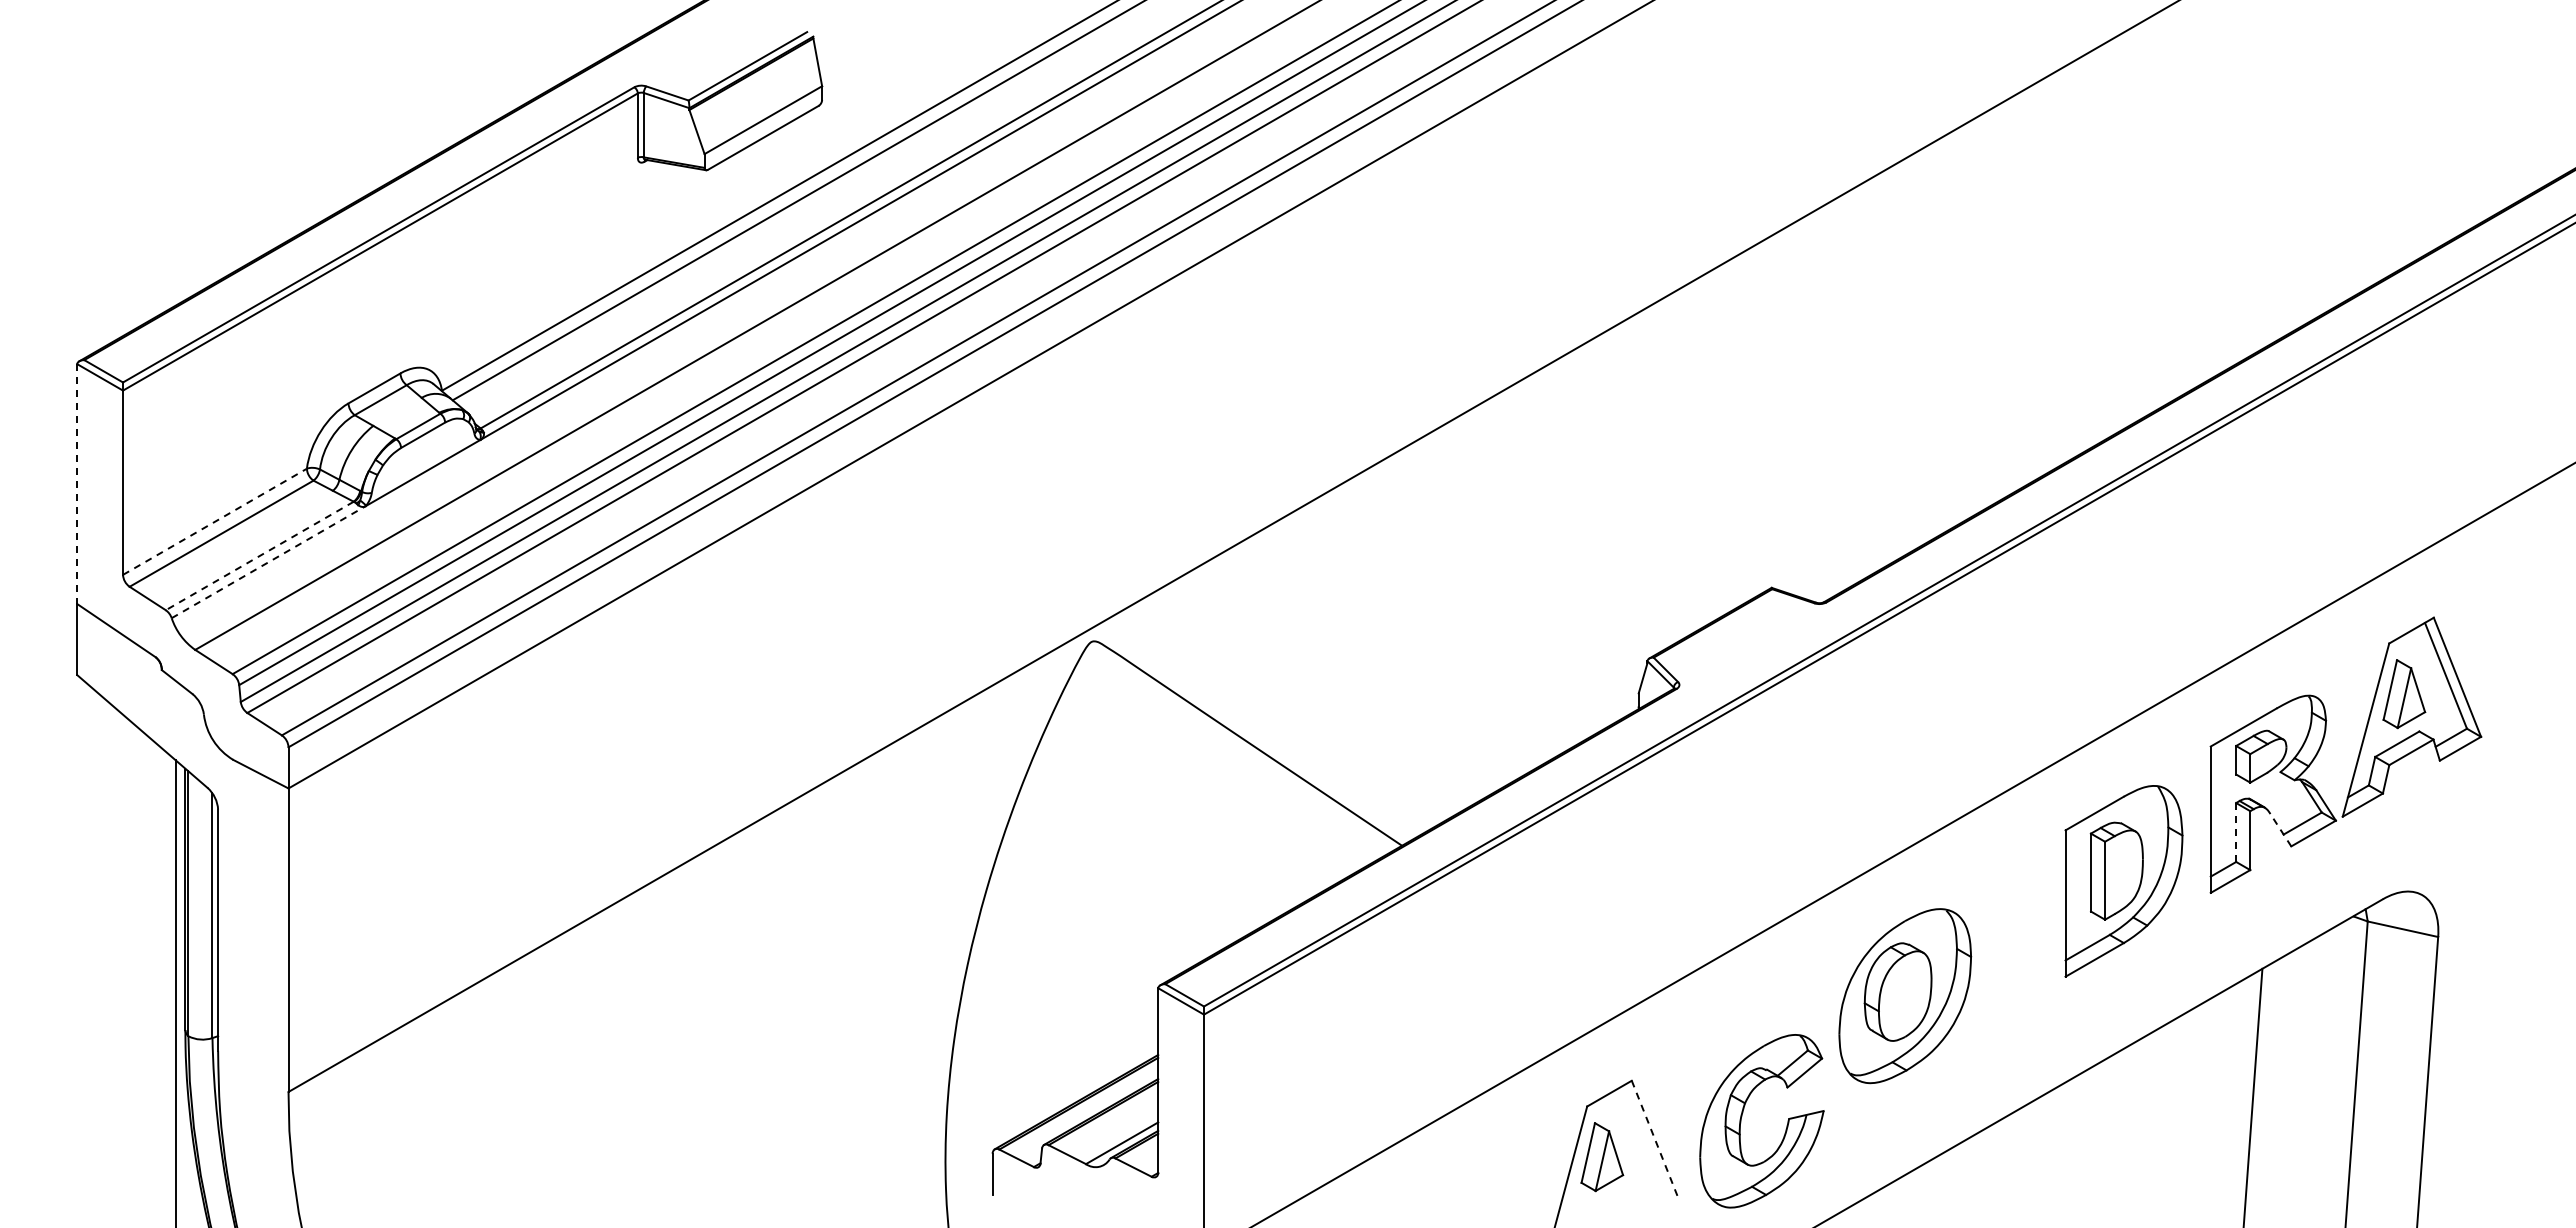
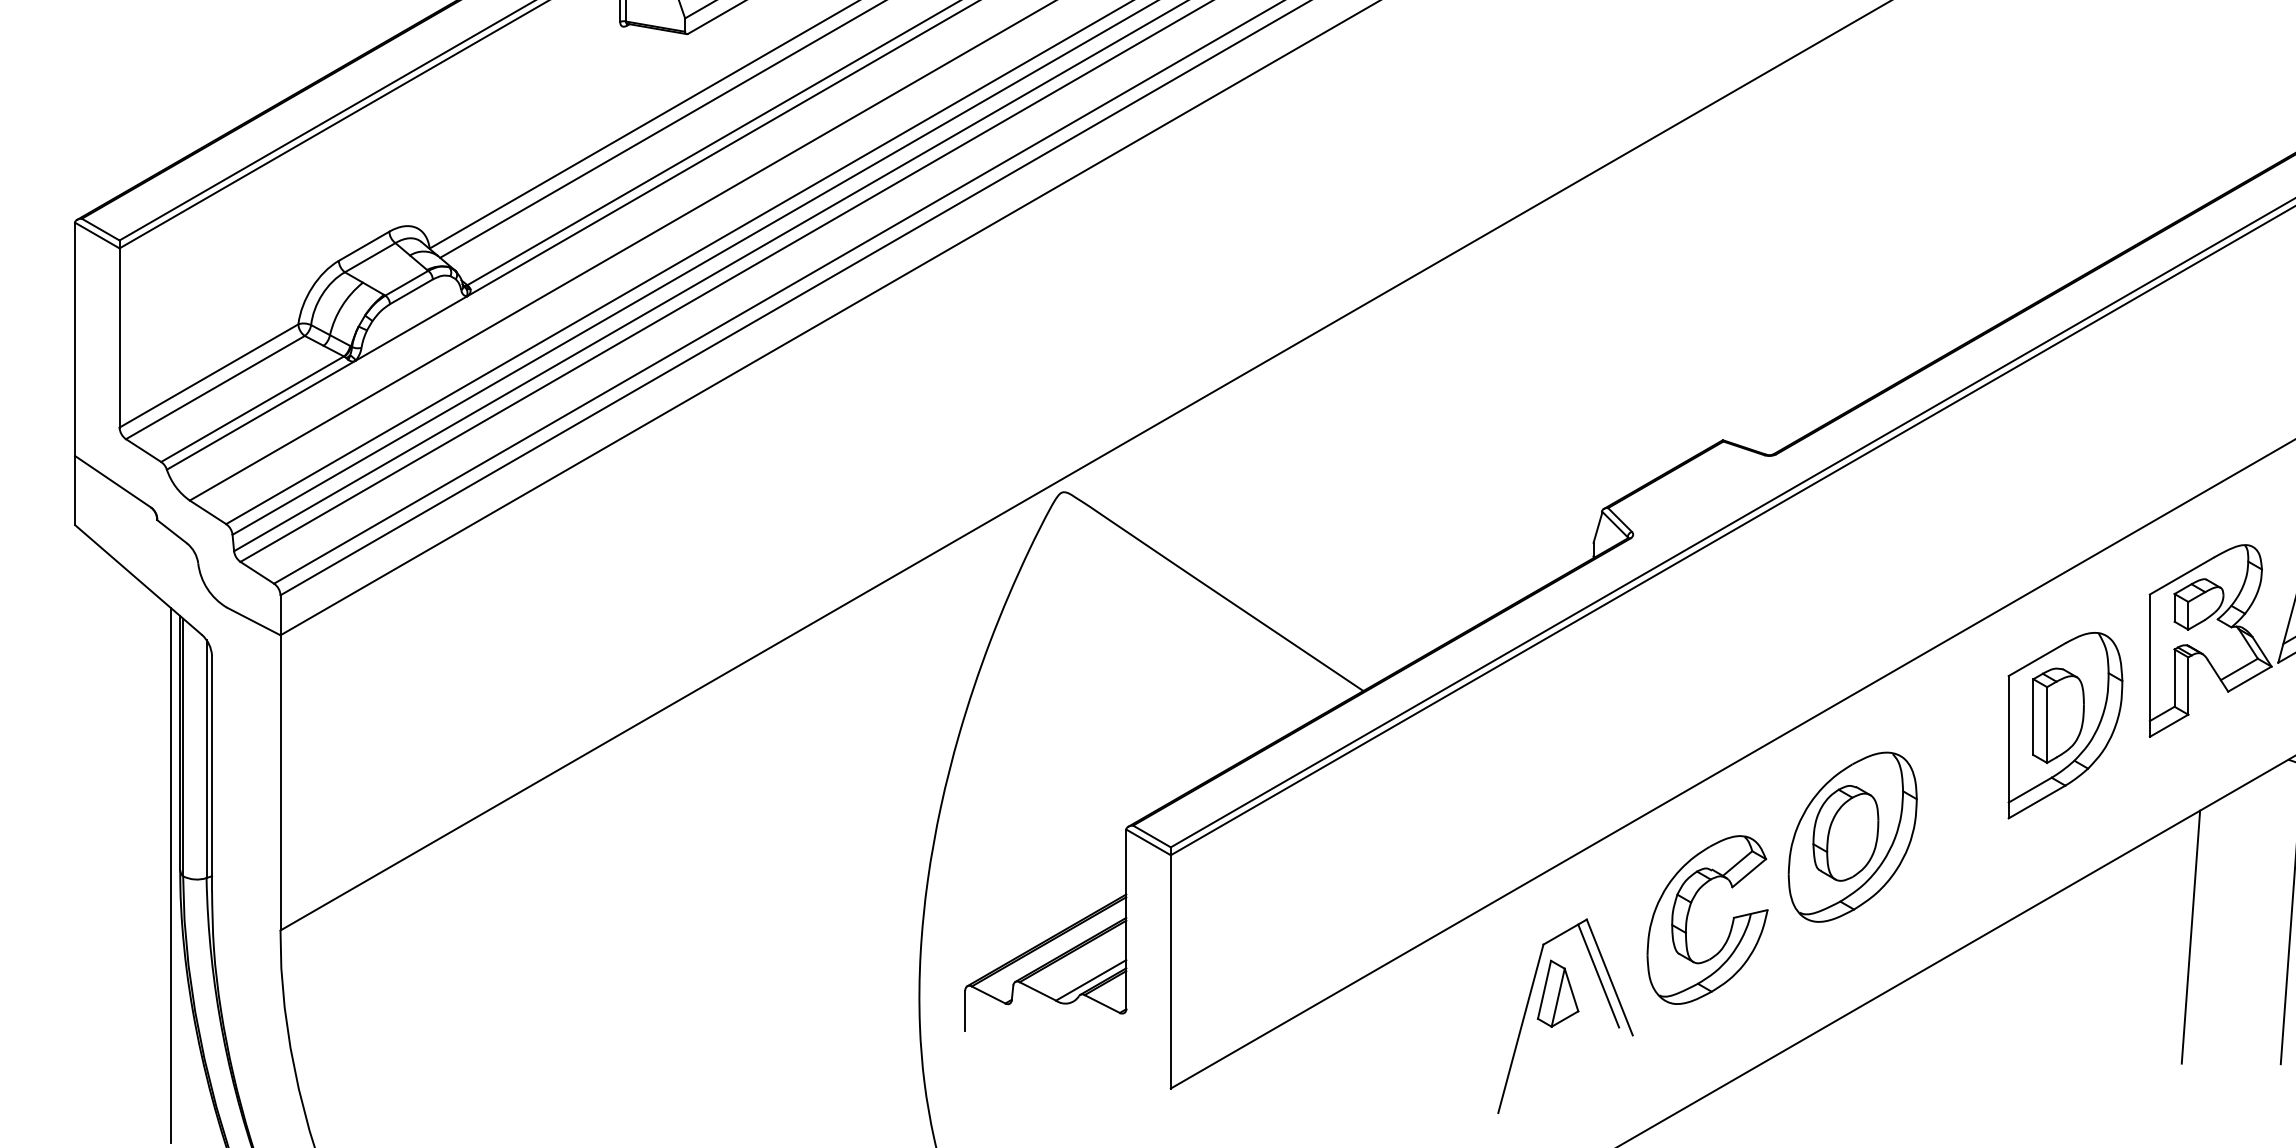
line: (77, 484) -> (75, 339), dashed -> solid
line: (215, 521) -> (209, 375), dashed -> solid
line: (259, 555) -> (252, 408), dashed -> solid
line: (269, 561) -> (262, 414), dashed -> solid
line: (2280, 829) -> (2217, 675), dashed -> solid
line: (2236, 833) -> (2174, 679), dashed -> solid
part: (1742, 1116) -> (1688, 915), moved
line: (1643, 1138) -> (1598, 975), added
line: (1655, 1140) -> (1609, 977), dashed -> solid

